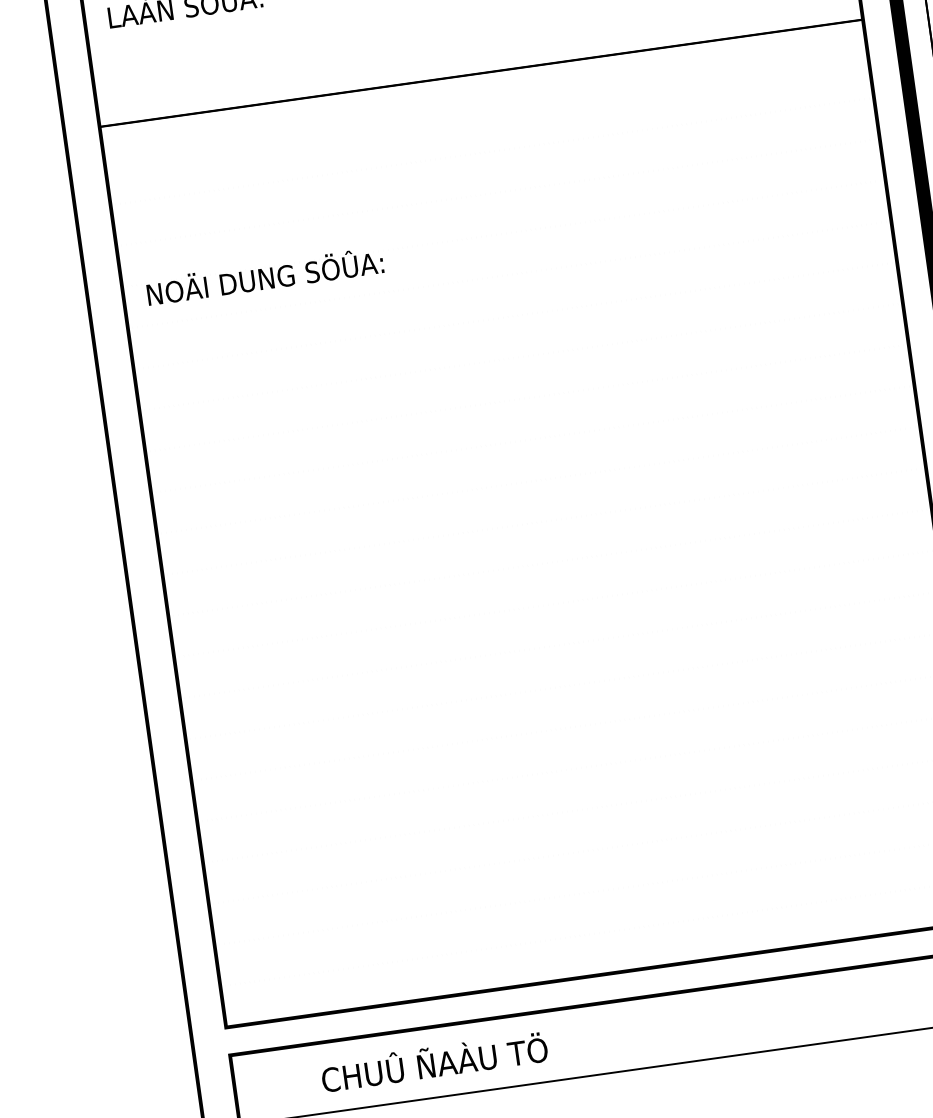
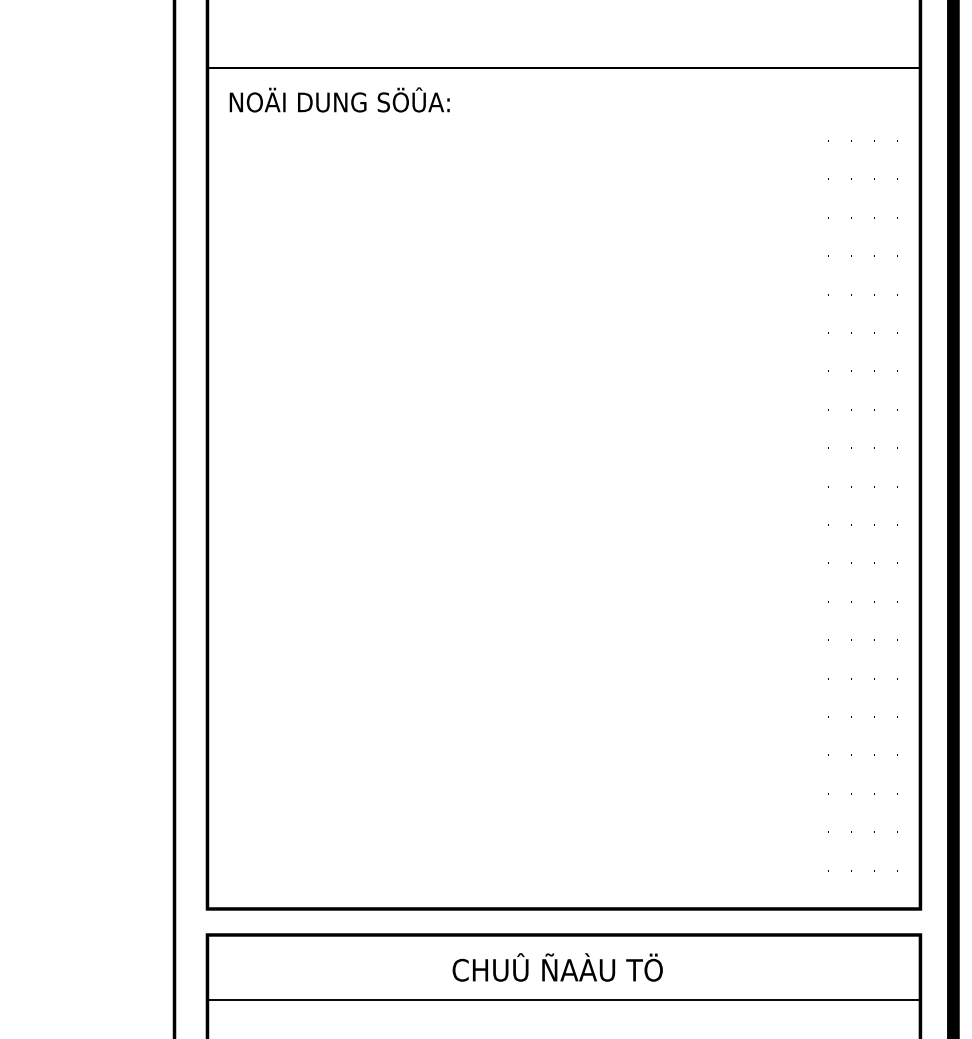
text: (264, 275) -> (339, 99), moved
text: (434, 1062) -> (557, 967), moved

